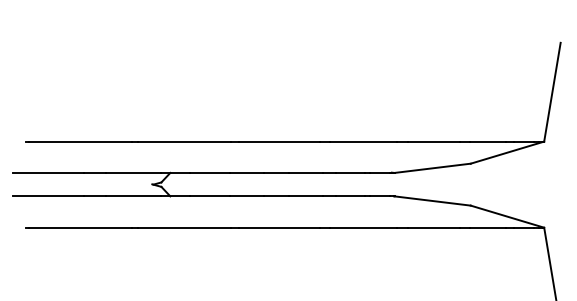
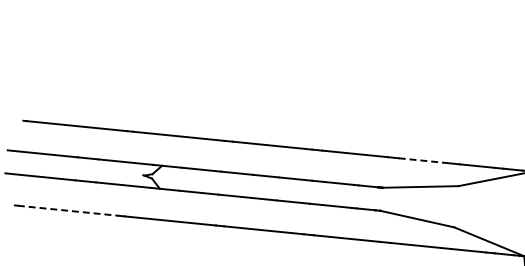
line: (433, 141) -> (423, 160), solid -> dashed
line: (80, 227) -> (68, 210), solid -> dashed

